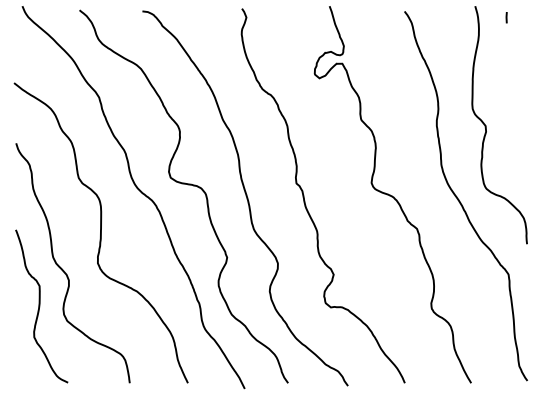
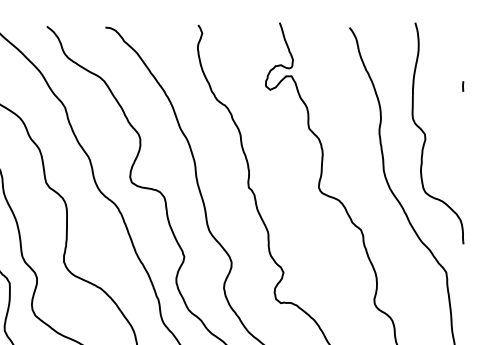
line: (506, 17) -> (462, 86), moved

